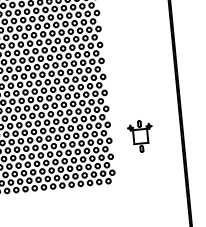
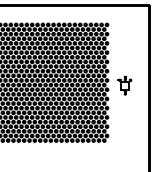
part: (139, 136) -> (124, 85), moved

